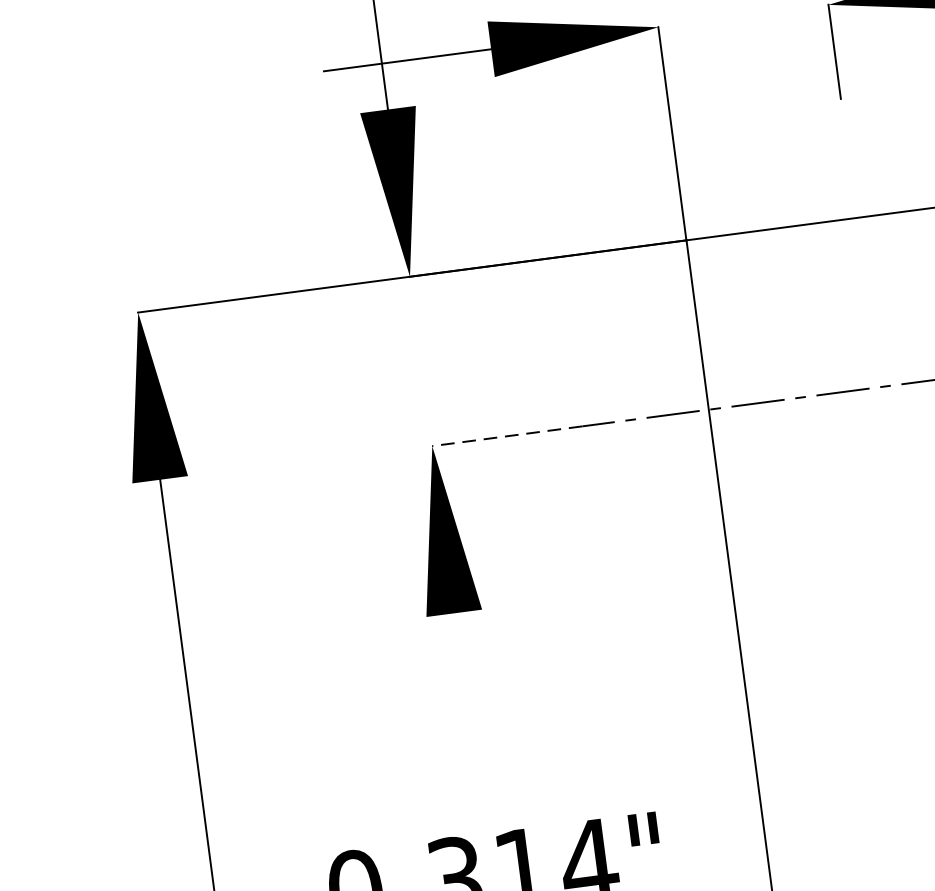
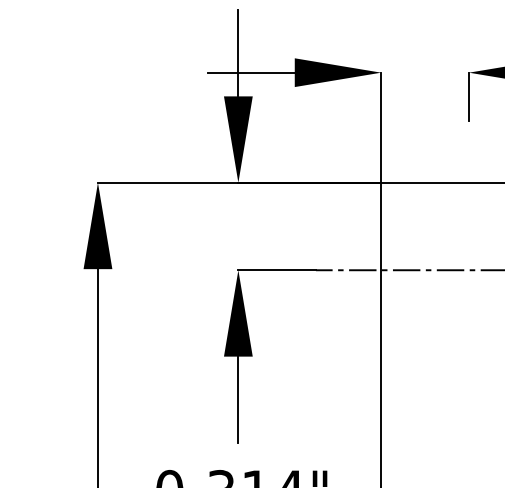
line: (508, 436) -> (277, 270), dashed -> solid
line: (465, 696) -> (238, 399), added

